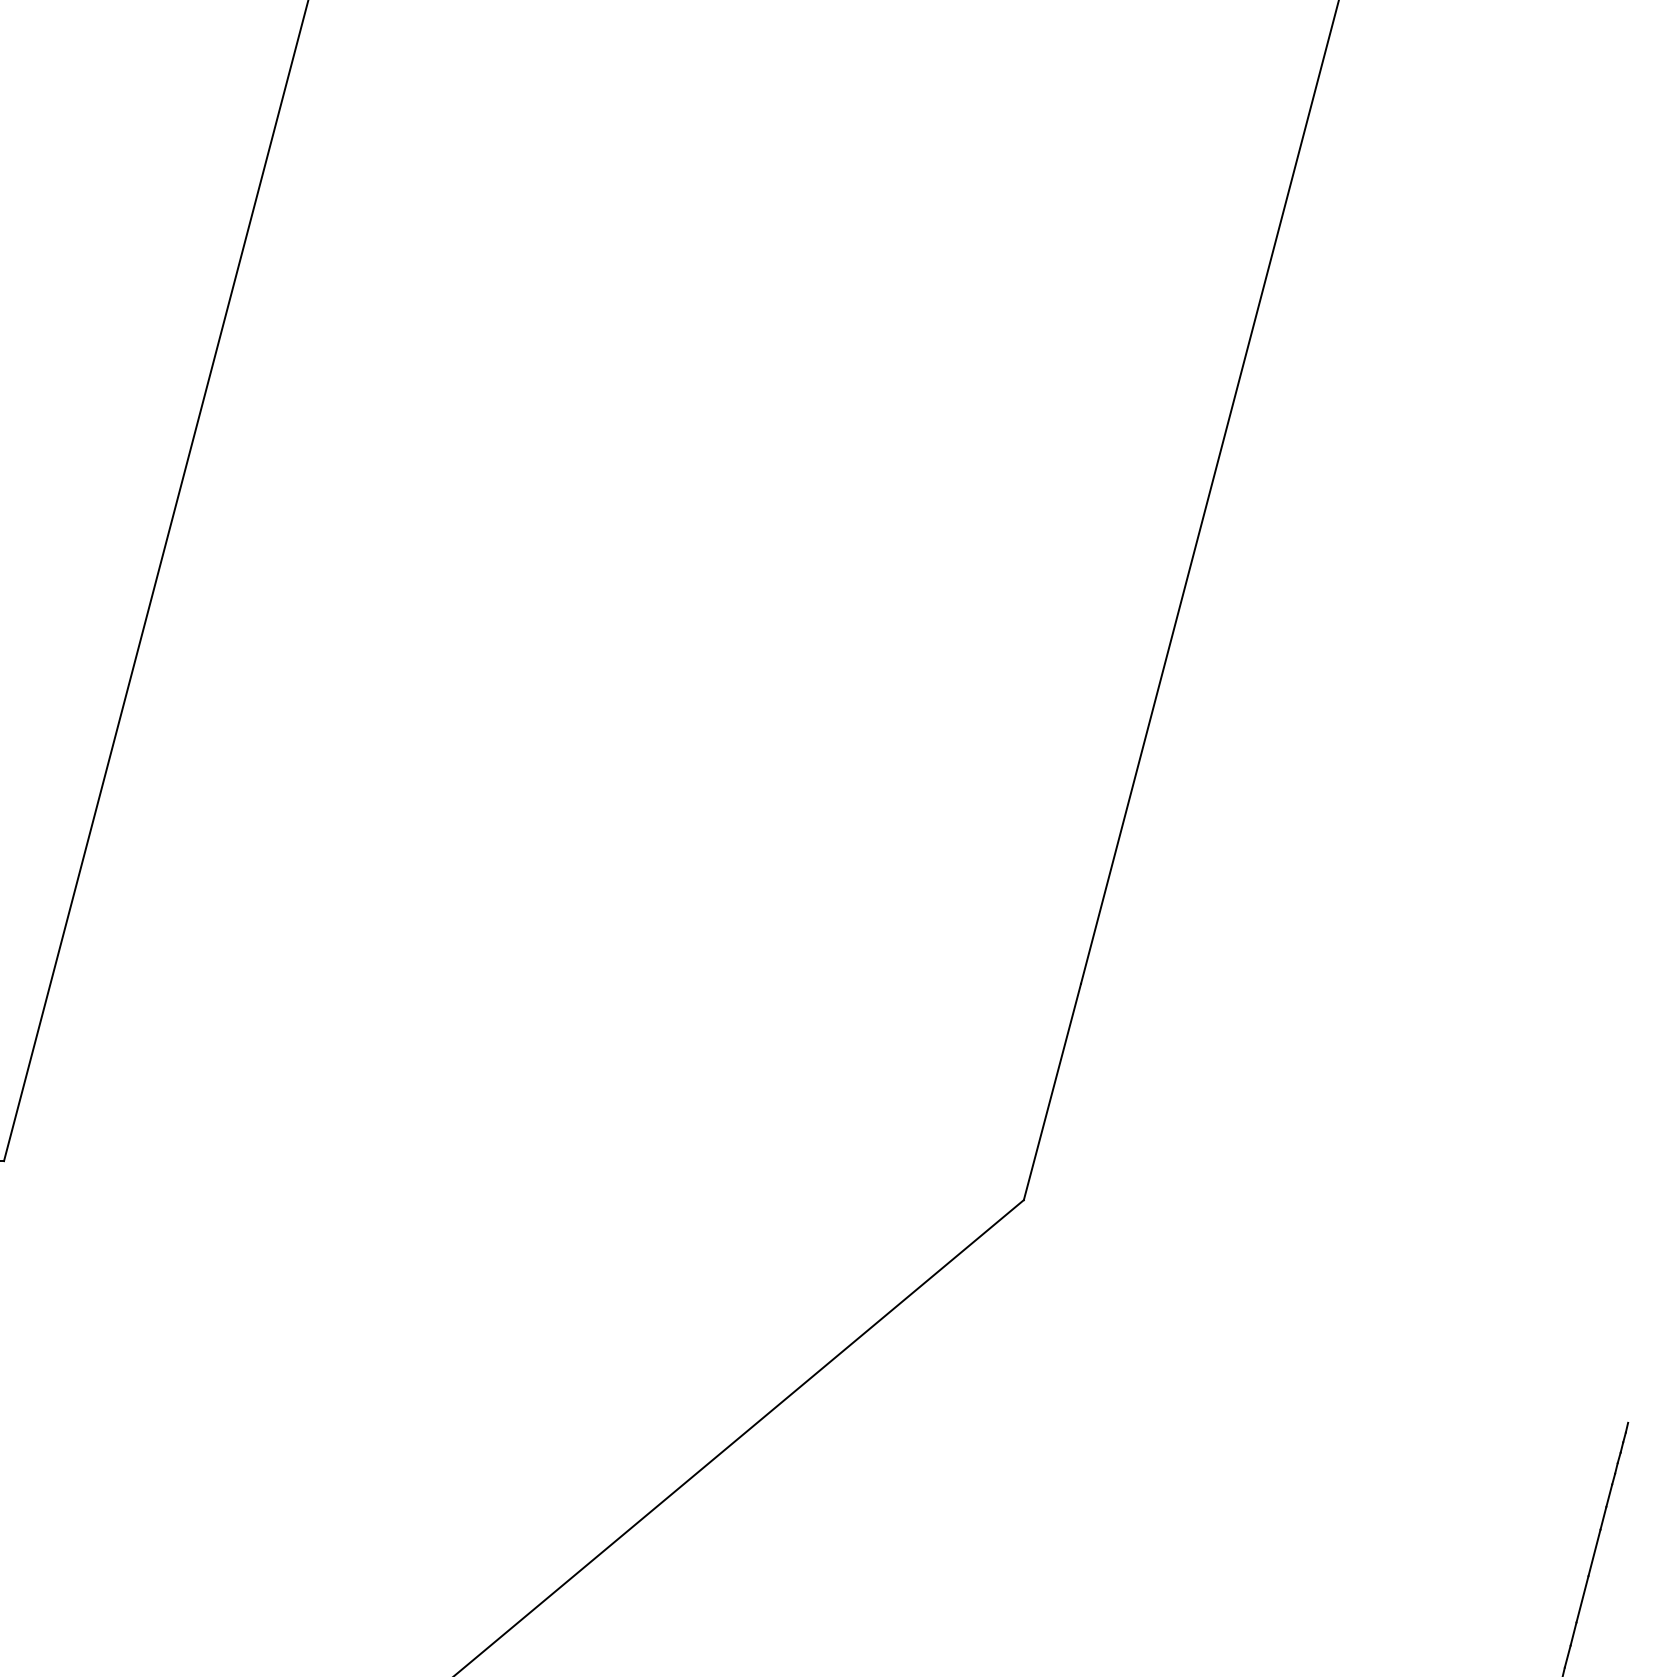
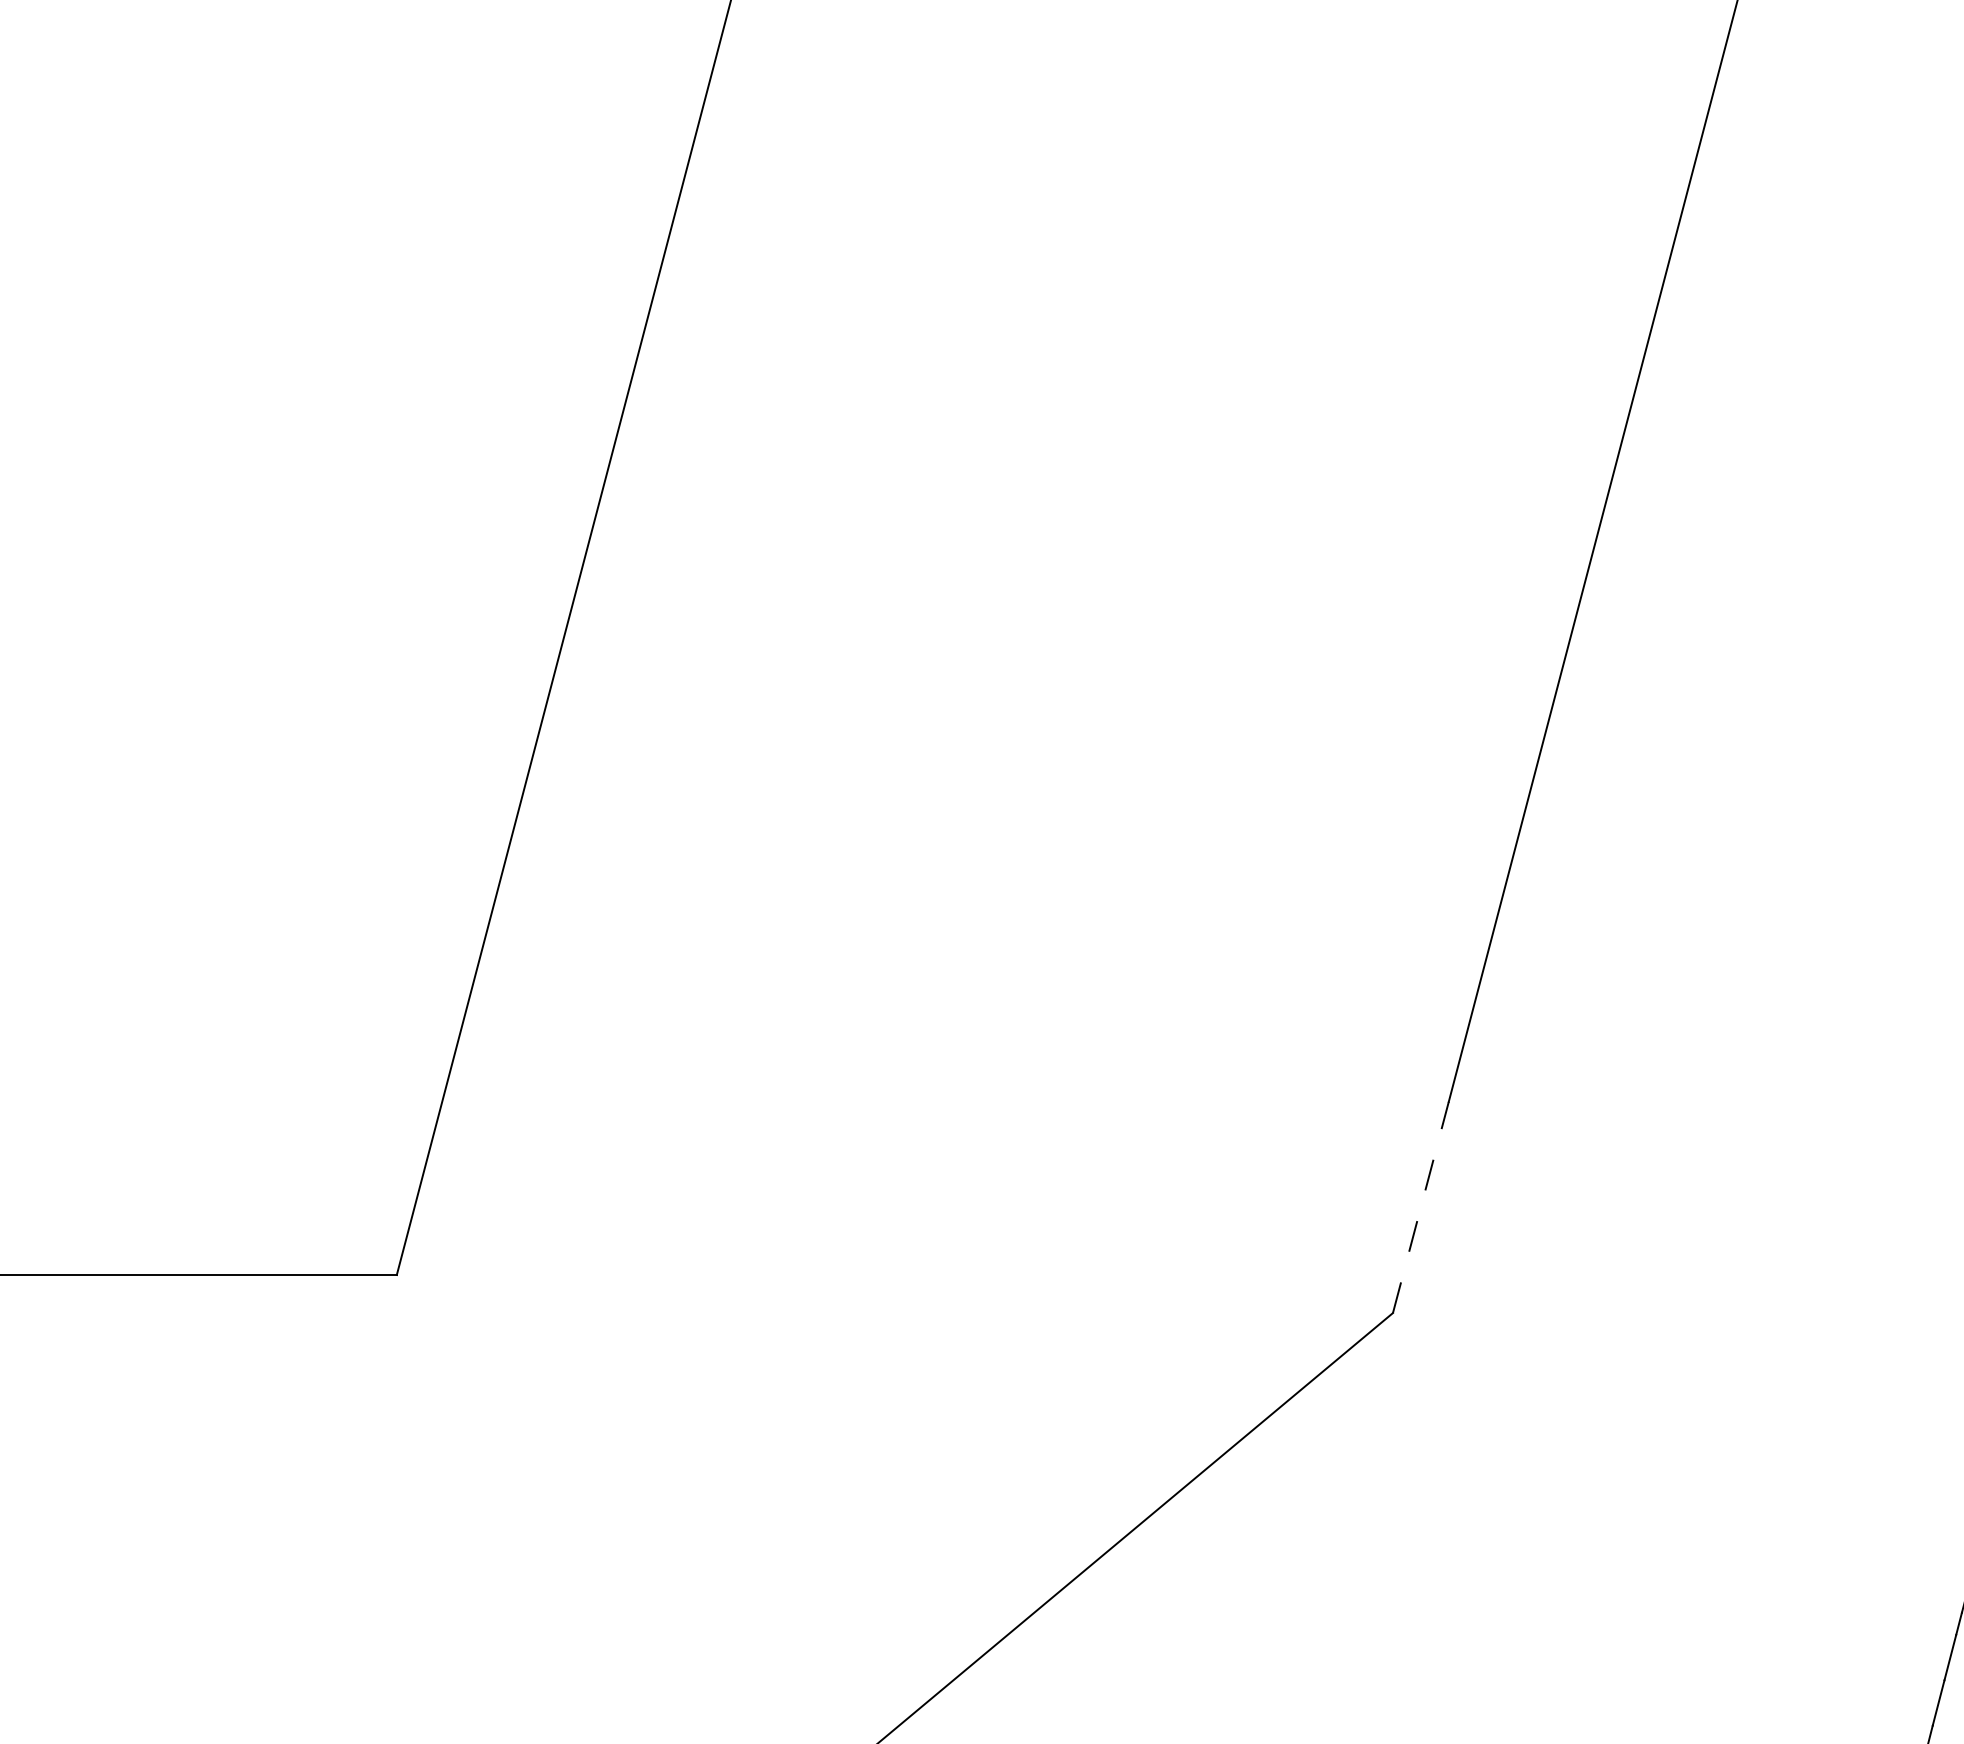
line: (1053, 1091) -> (1421, 1206), solid -> dashed

